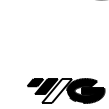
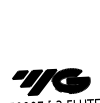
fill: (57, 91) -> (42, 82), added

